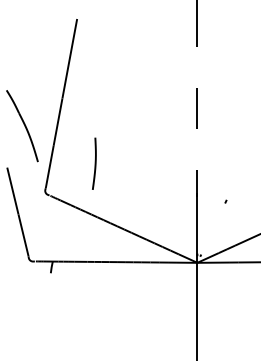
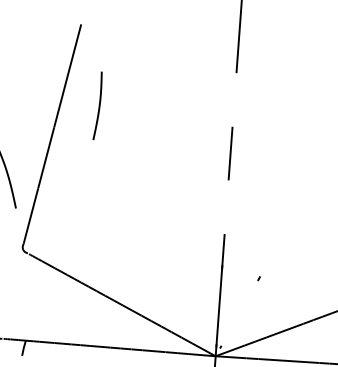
curve: (94, 163) -> (98, 105), moved

